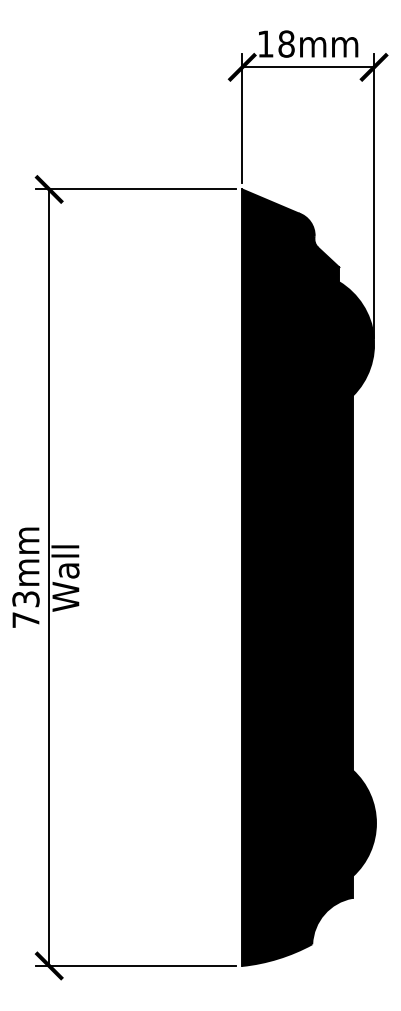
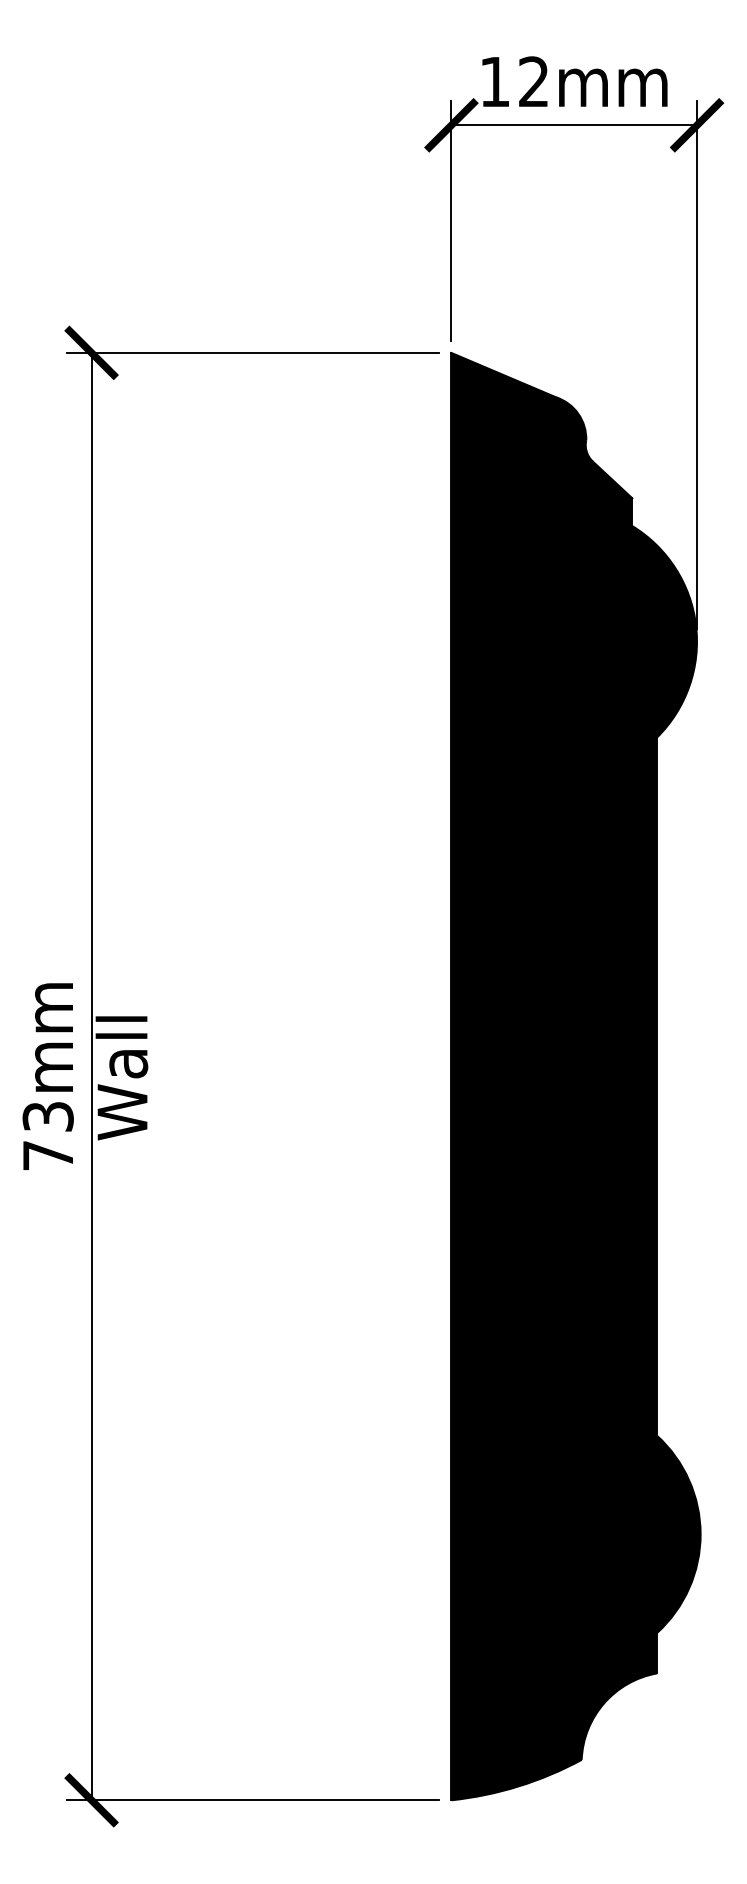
text: (286, 43) -> (533, 80), 18mm -> 12mm

